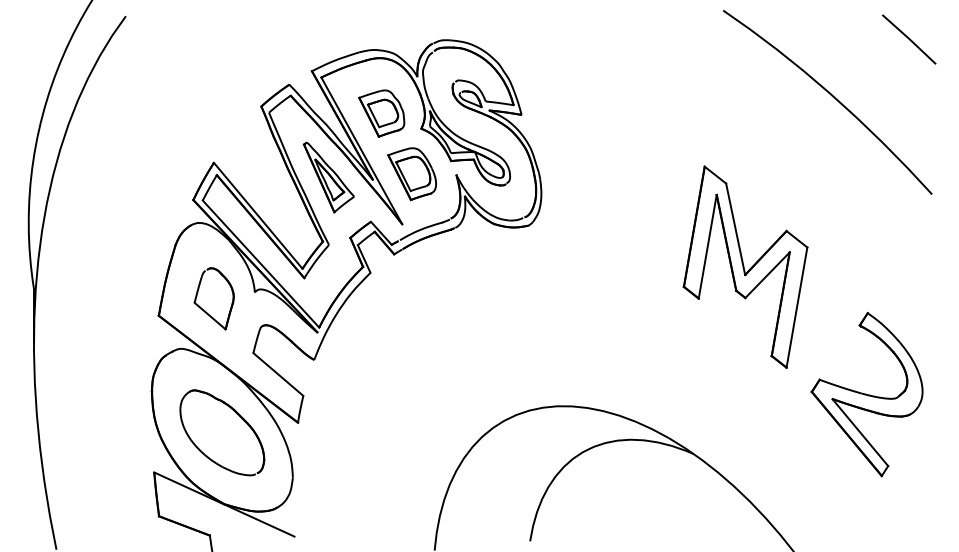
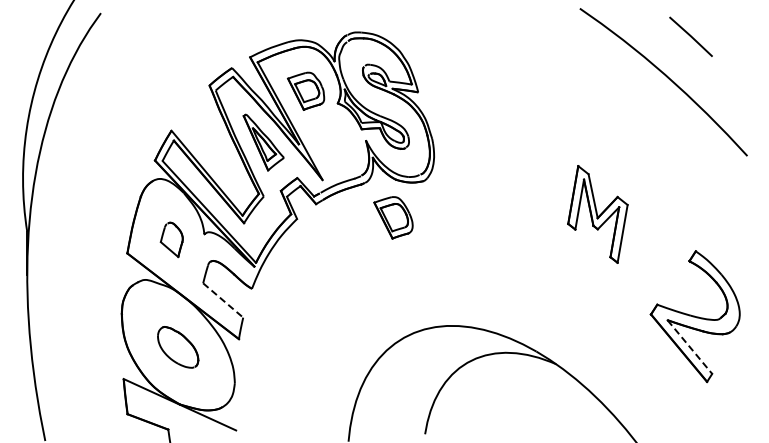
line: (908, 39) -> (690, 36), moved
part: (412, 173) -> (393, 217), moved
part: (745, 267) -> (597, 214), size x0.6
part: (213, 298) -> (171, 239), size x0.7
line: (278, 374) -> (223, 300), solid -> dashed
part: (221, 433) -> (177, 347), size x0.6
line: (859, 433) -> (689, 347), solid -> dashed

